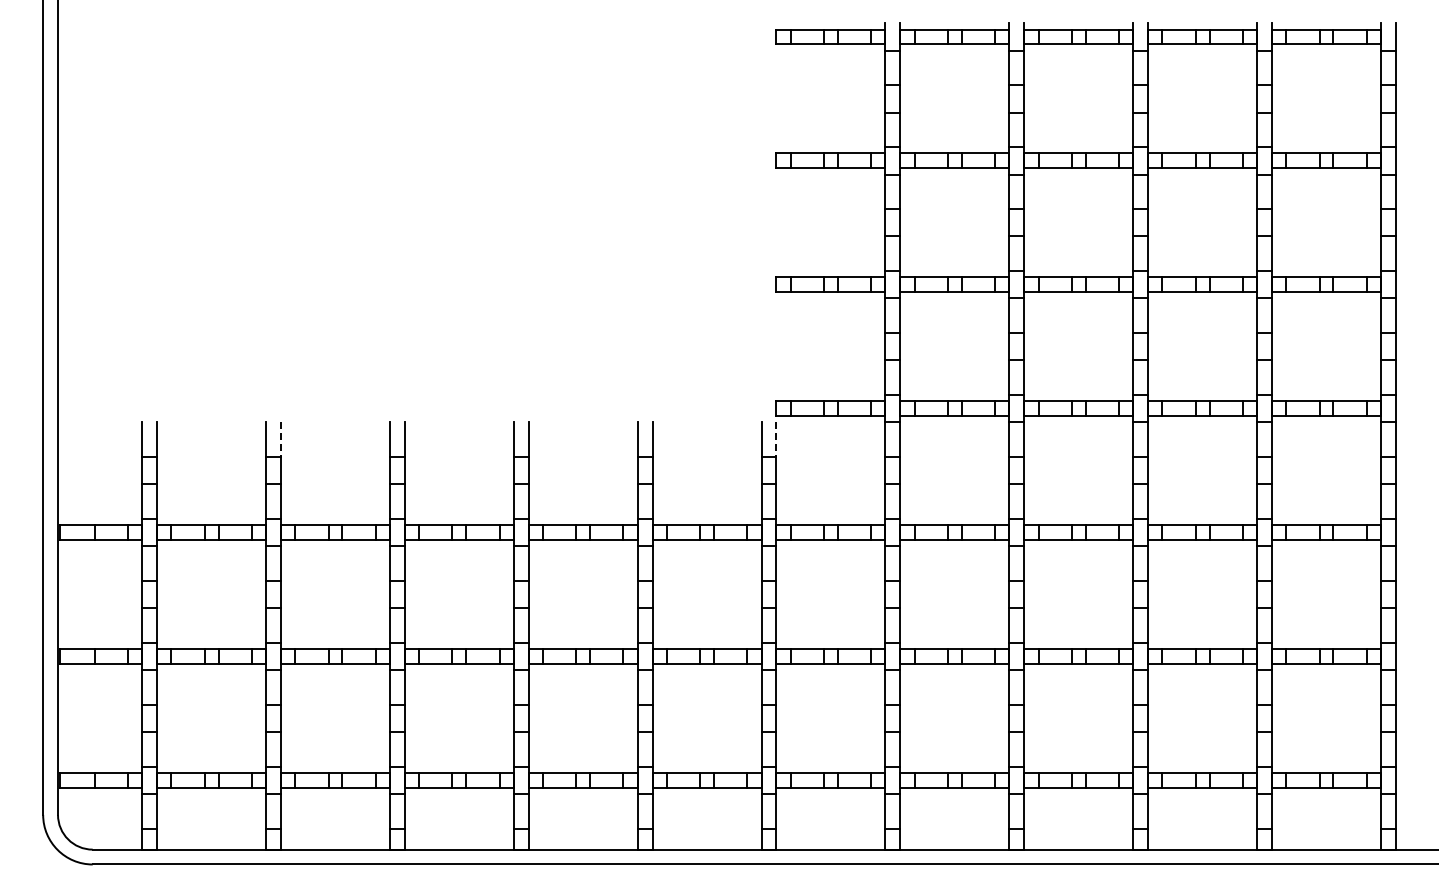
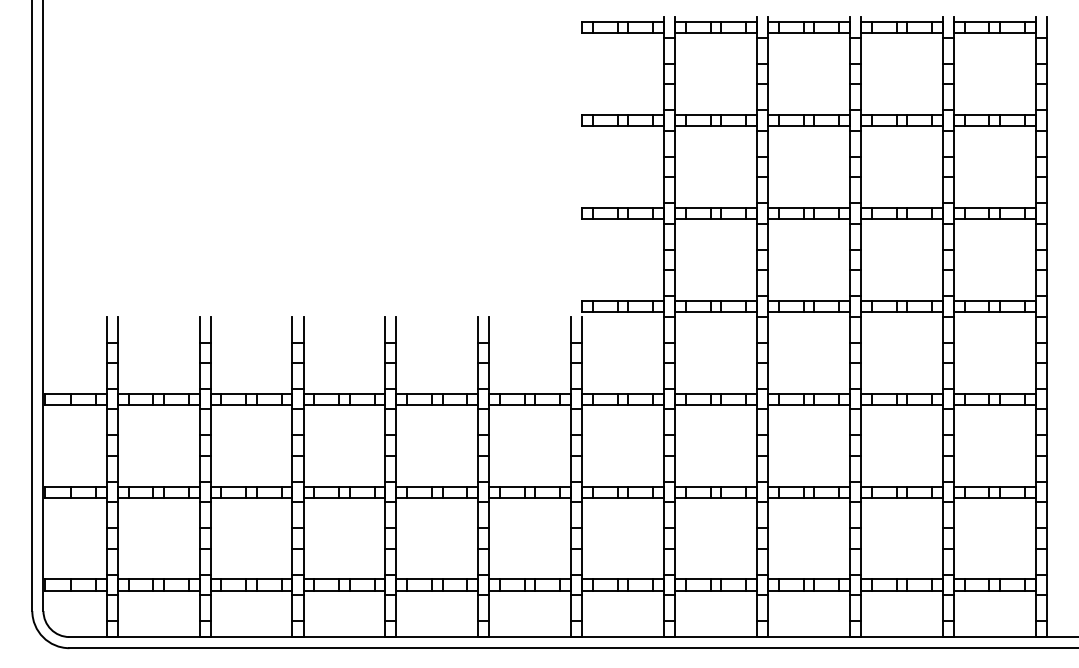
line: (281, 440) -> (211, 330), dashed -> solid
line: (776, 440) -> (582, 330), dashed -> solid

